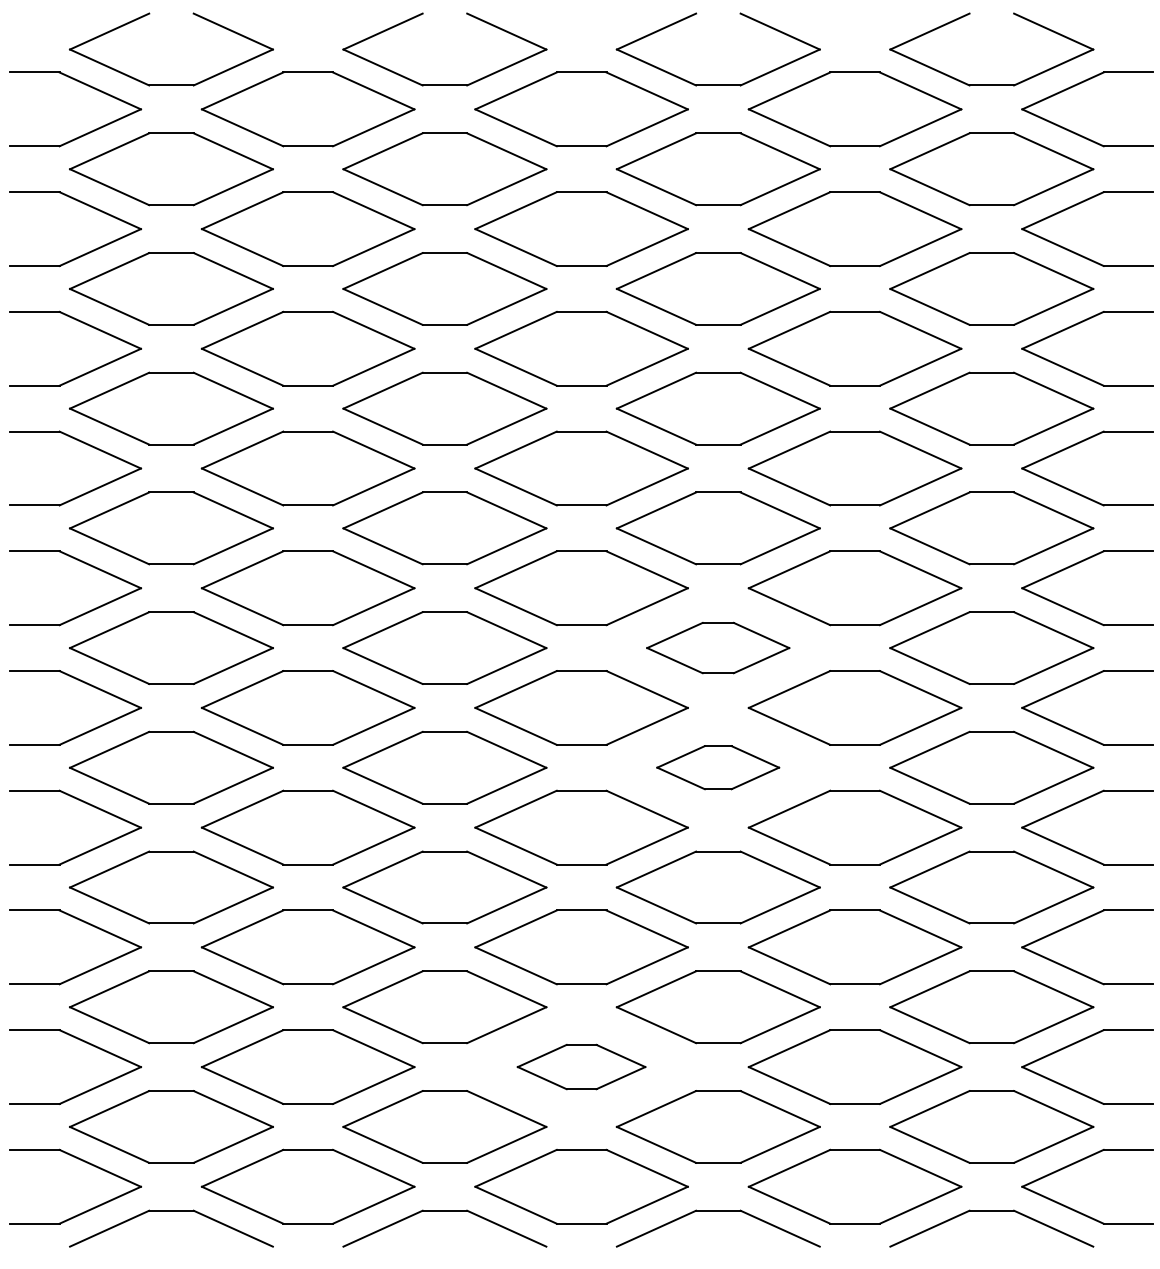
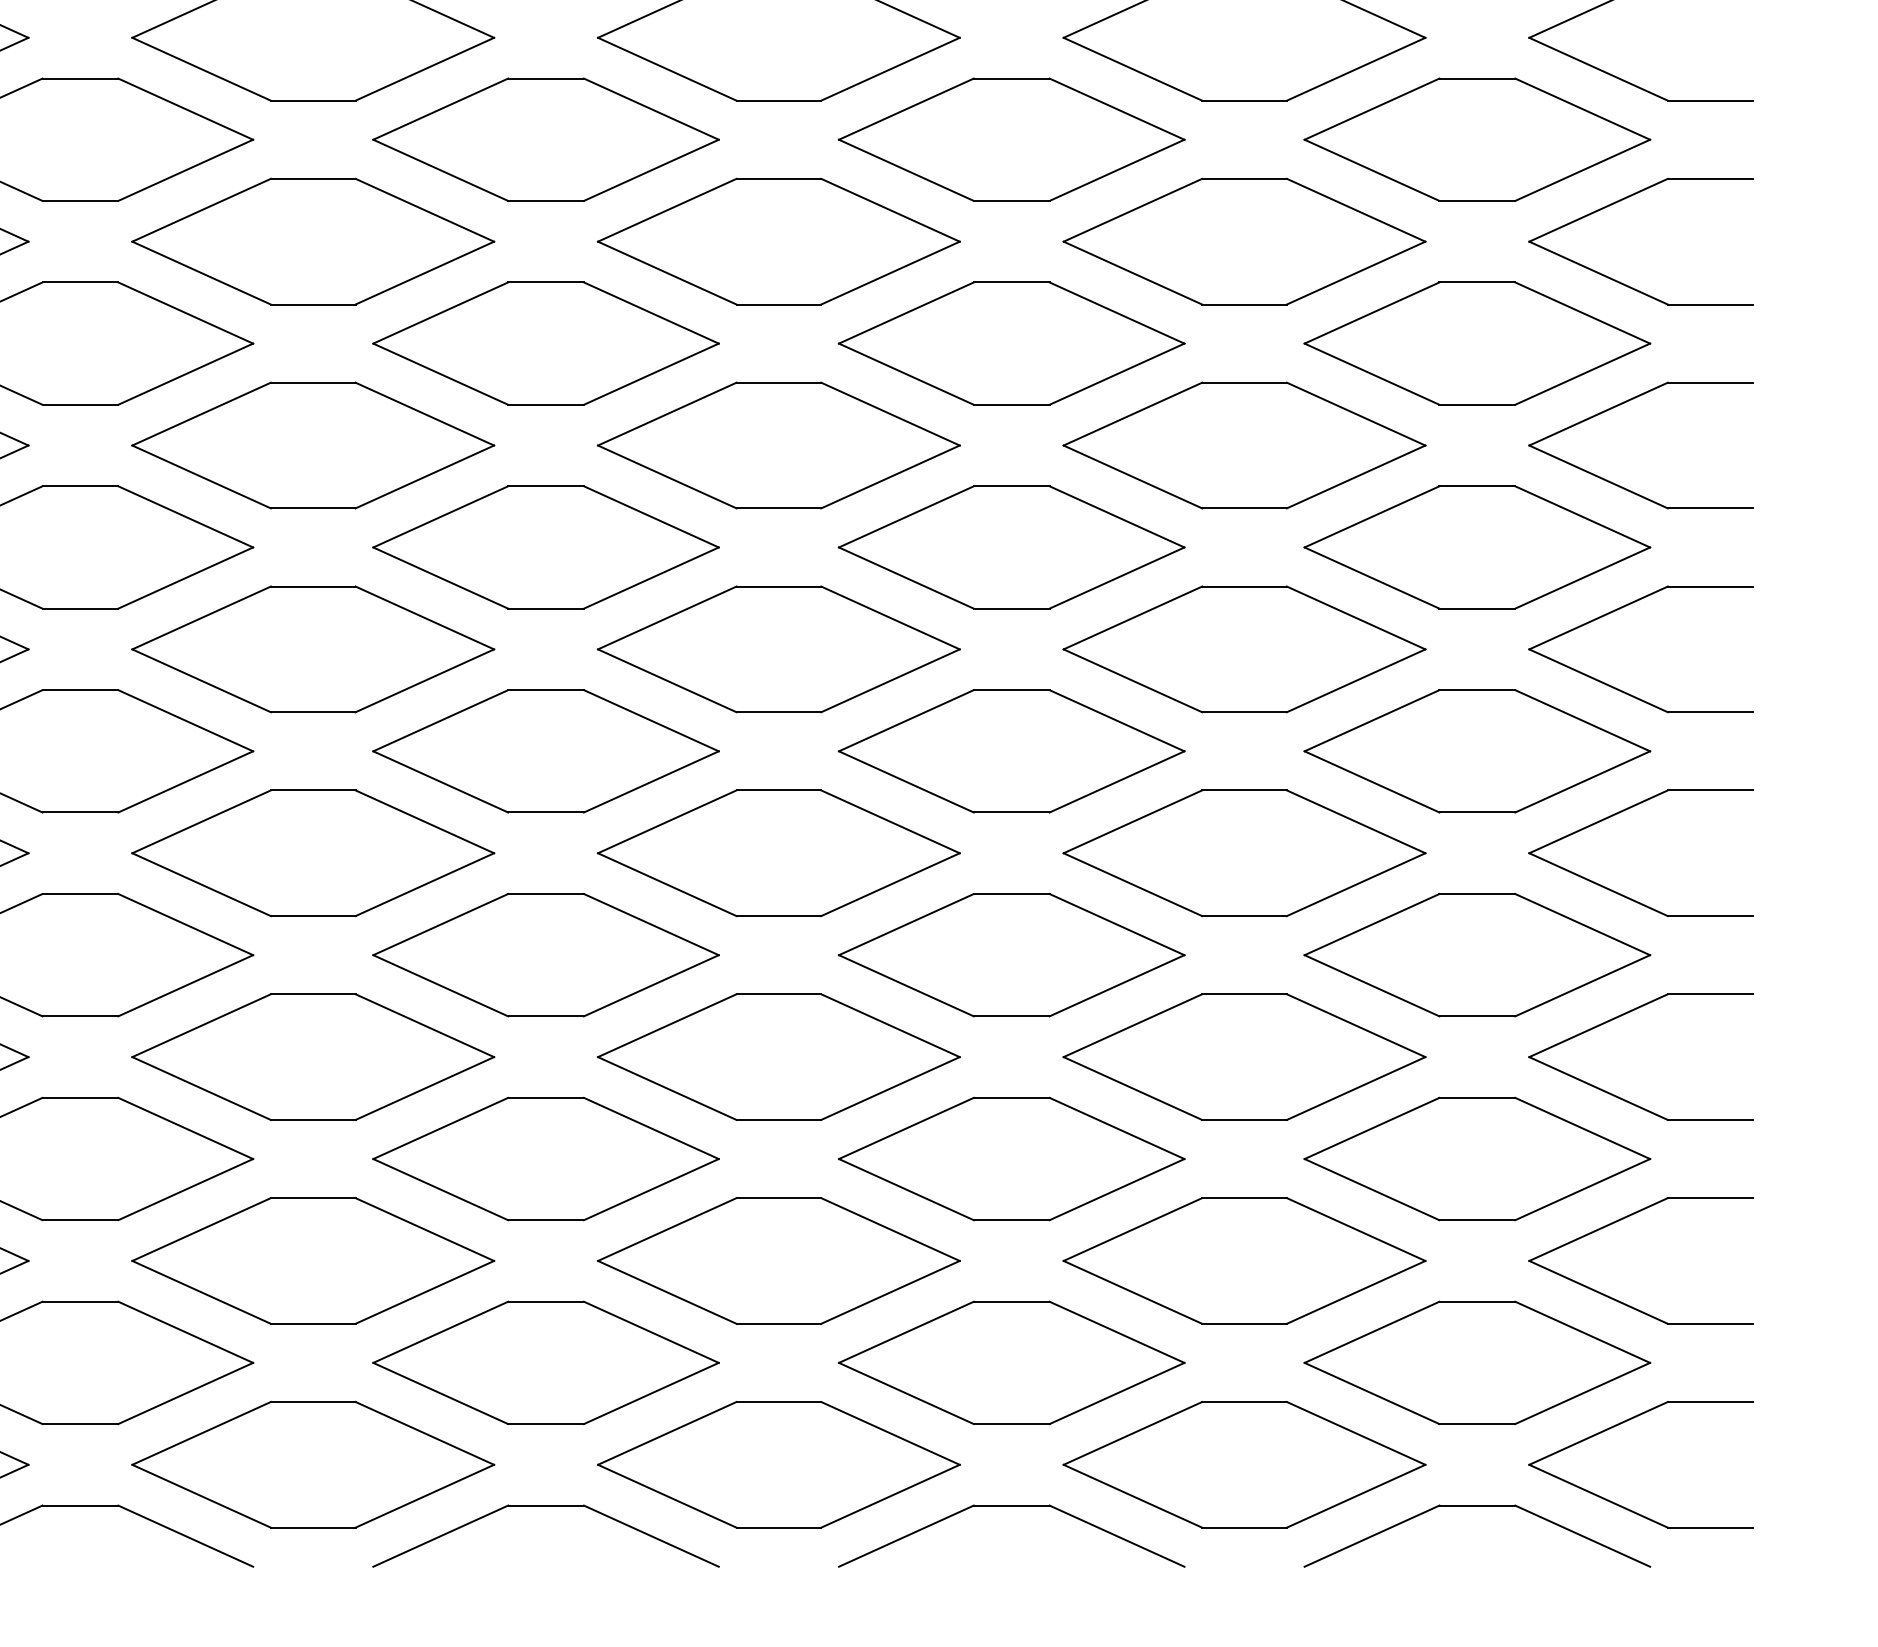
part: (717, 647) -> (1010, 546), size x1.43
part: (717, 767) -> (1010, 750), size x1.67
part: (581, 1066) -> (778, 1259), size x1.67

